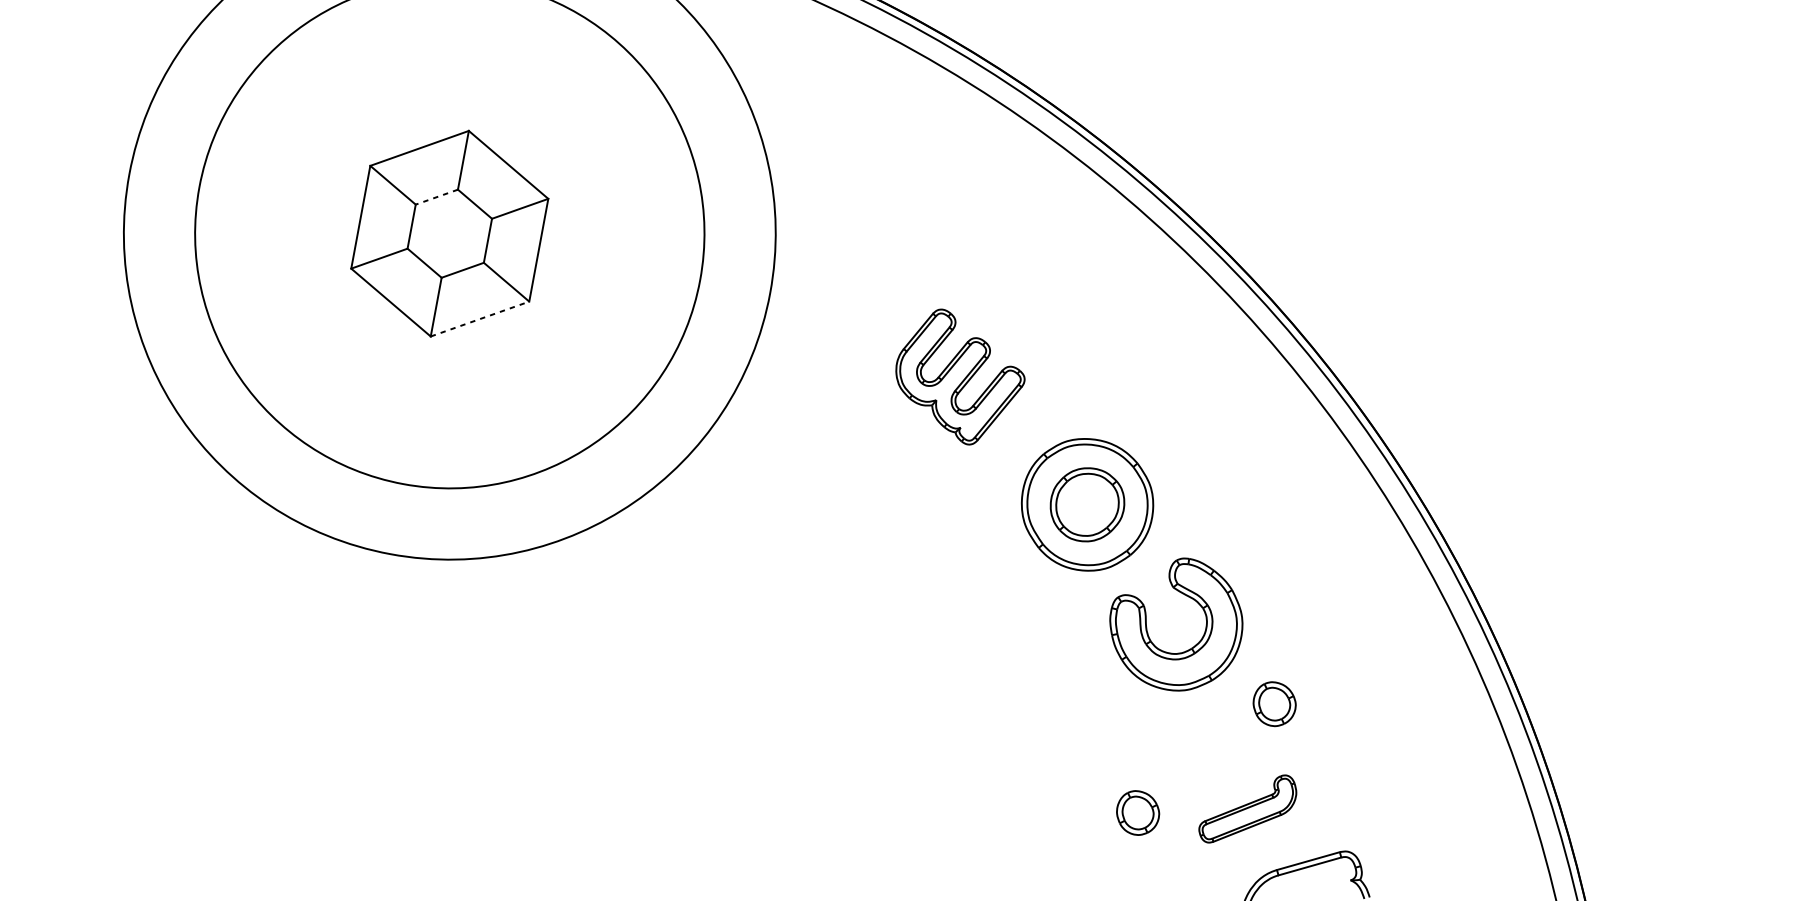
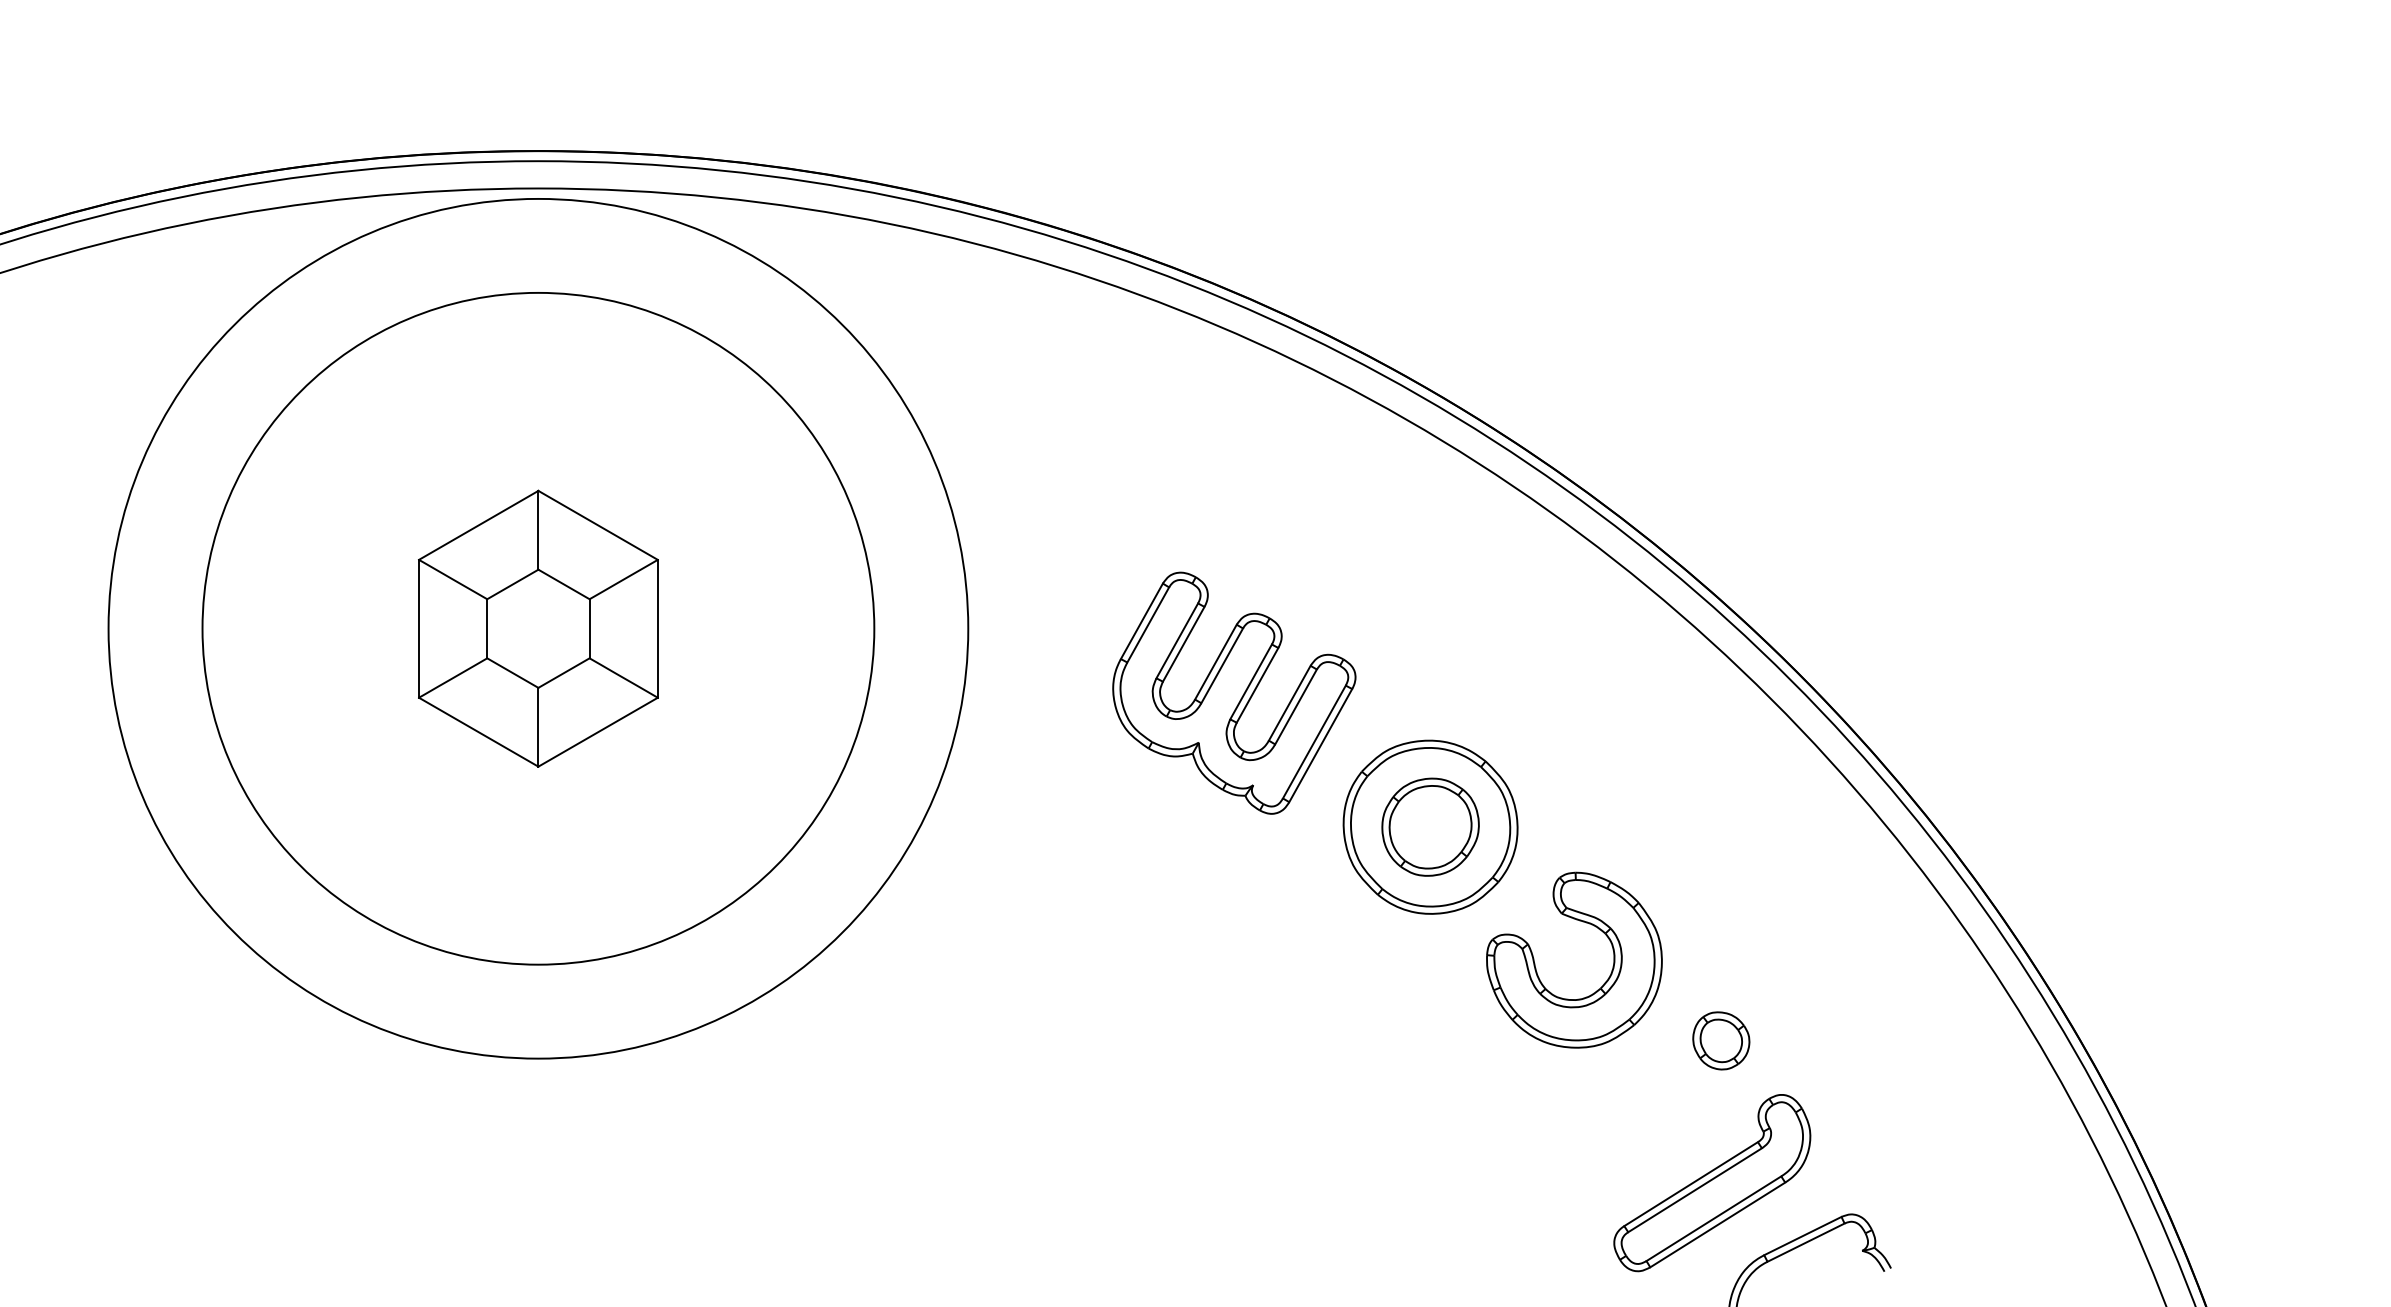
line: (436, 197) -> (512, 584), dashed -> solid
line: (480, 319) -> (598, 732), dashed -> solid
part: (959, 377) -> (1234, 692), size x1.43
part: (1248, 809) -> (1712, 1183), size x1.67
part: (1138, 812) -> (1570, 1214), removed

